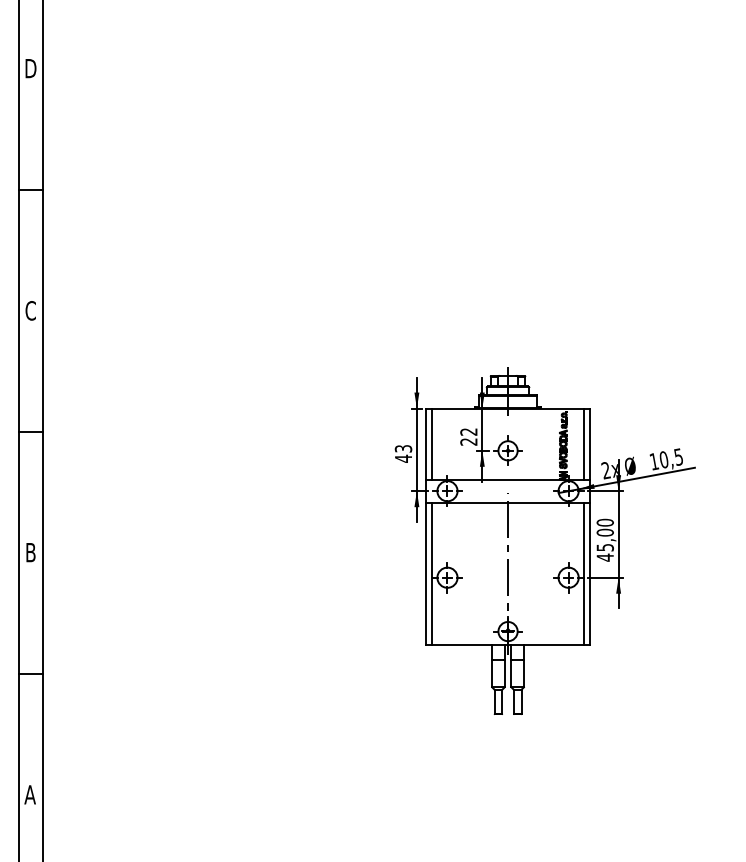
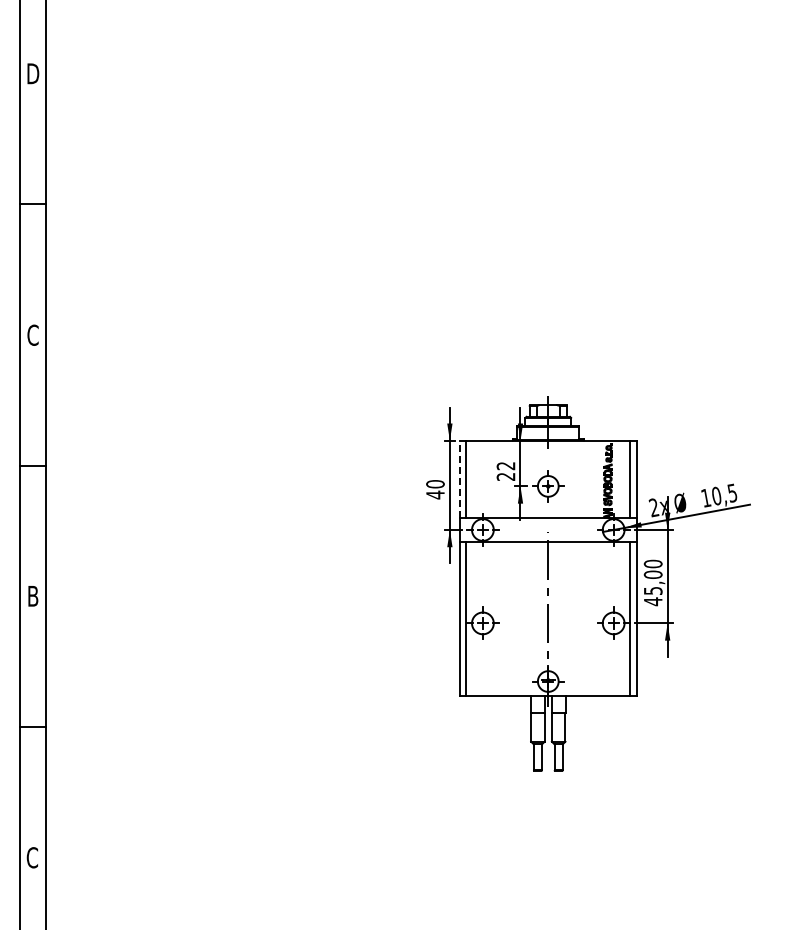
line: (426, 443) -> (460, 478), solid -> dashed
text: (403, 449) -> (435, 484), 43 -> 40
text: (30, 794) -> (32, 857), A -> C

